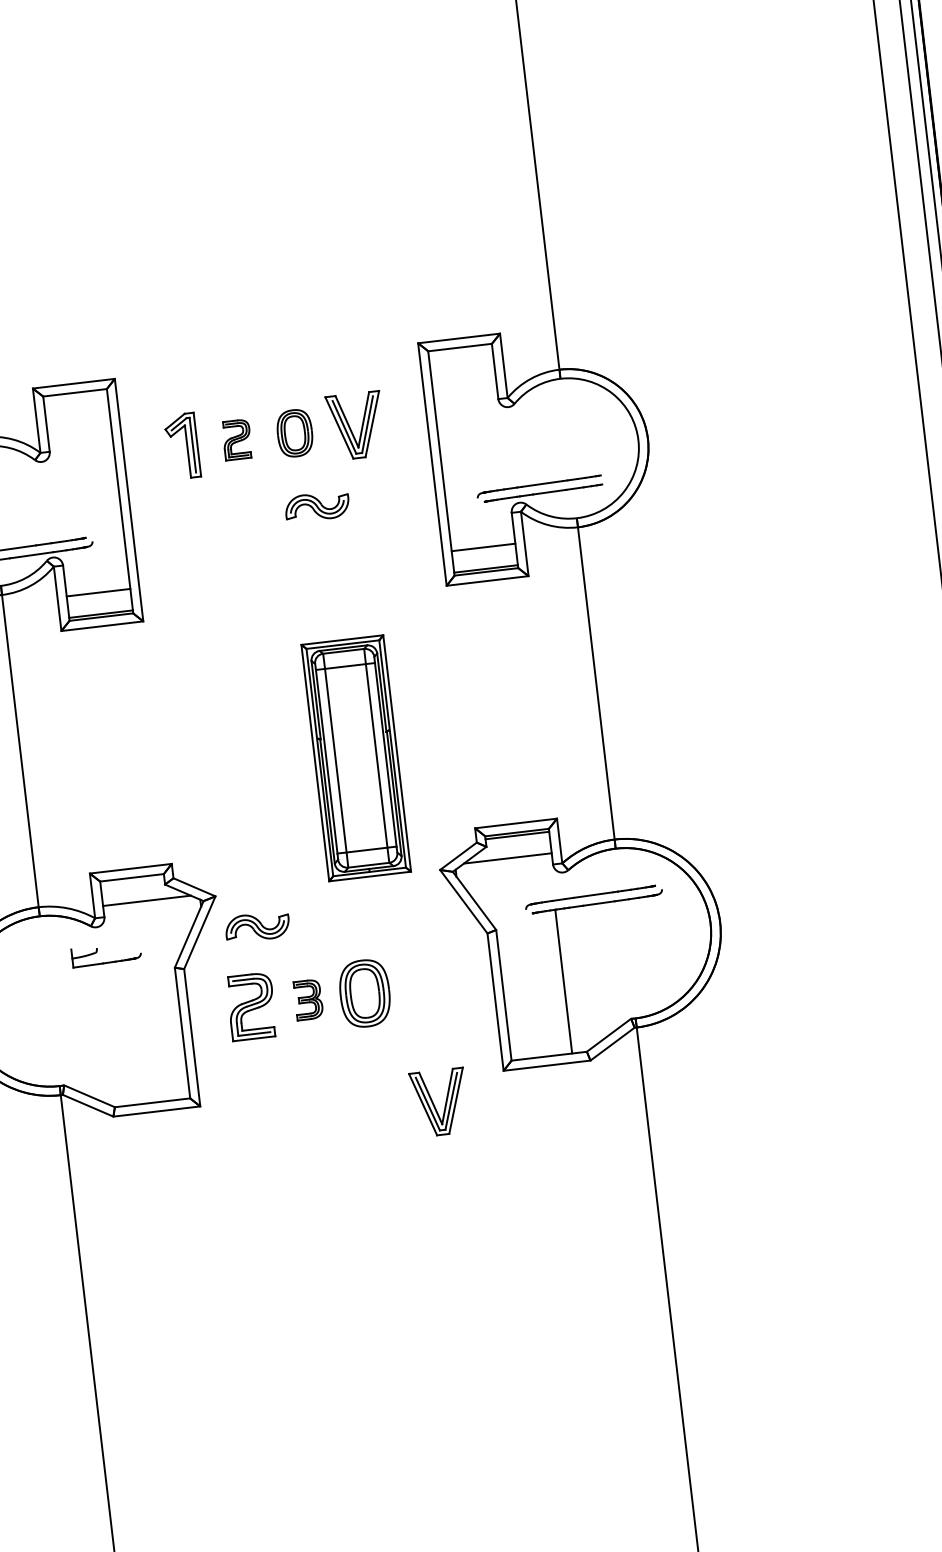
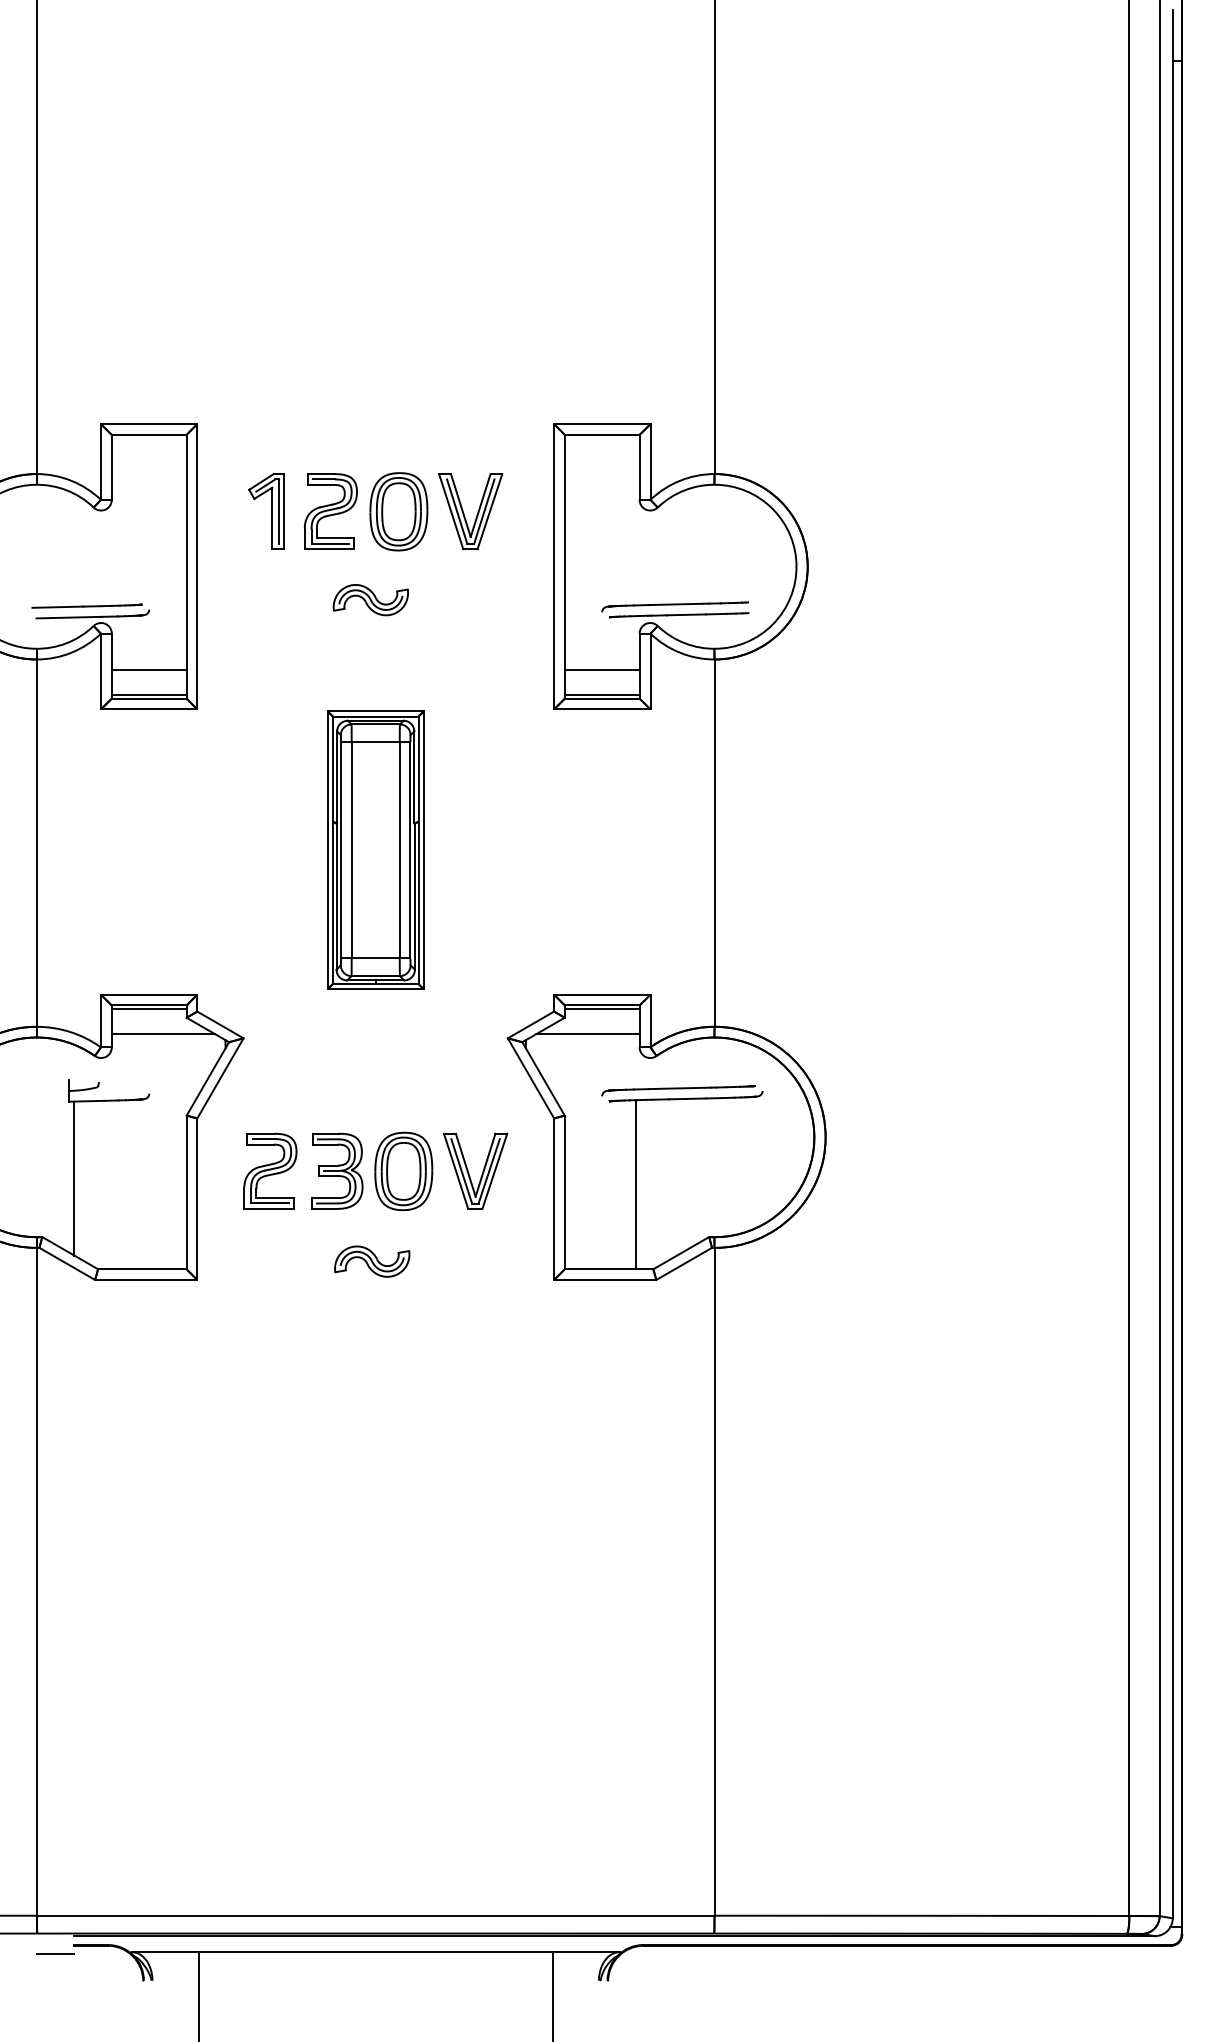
part: (294, 433) -> (398, 511), size x1.43
part: (236, 439) -> (330, 511), size x1.67
part: (317, 507) -> (370, 600), moved
part: (355, 757) -> (375, 849), moved
line: (131, 880) -> (148, 1008), added
part: (257, 926) -> (372, 1261), moved
part: (308, 999) -> (337, 1170), size x1.67
line: (85, 1032) -> (74, 1178), added
part: (434, 1105) -> (469, 1173), moved

